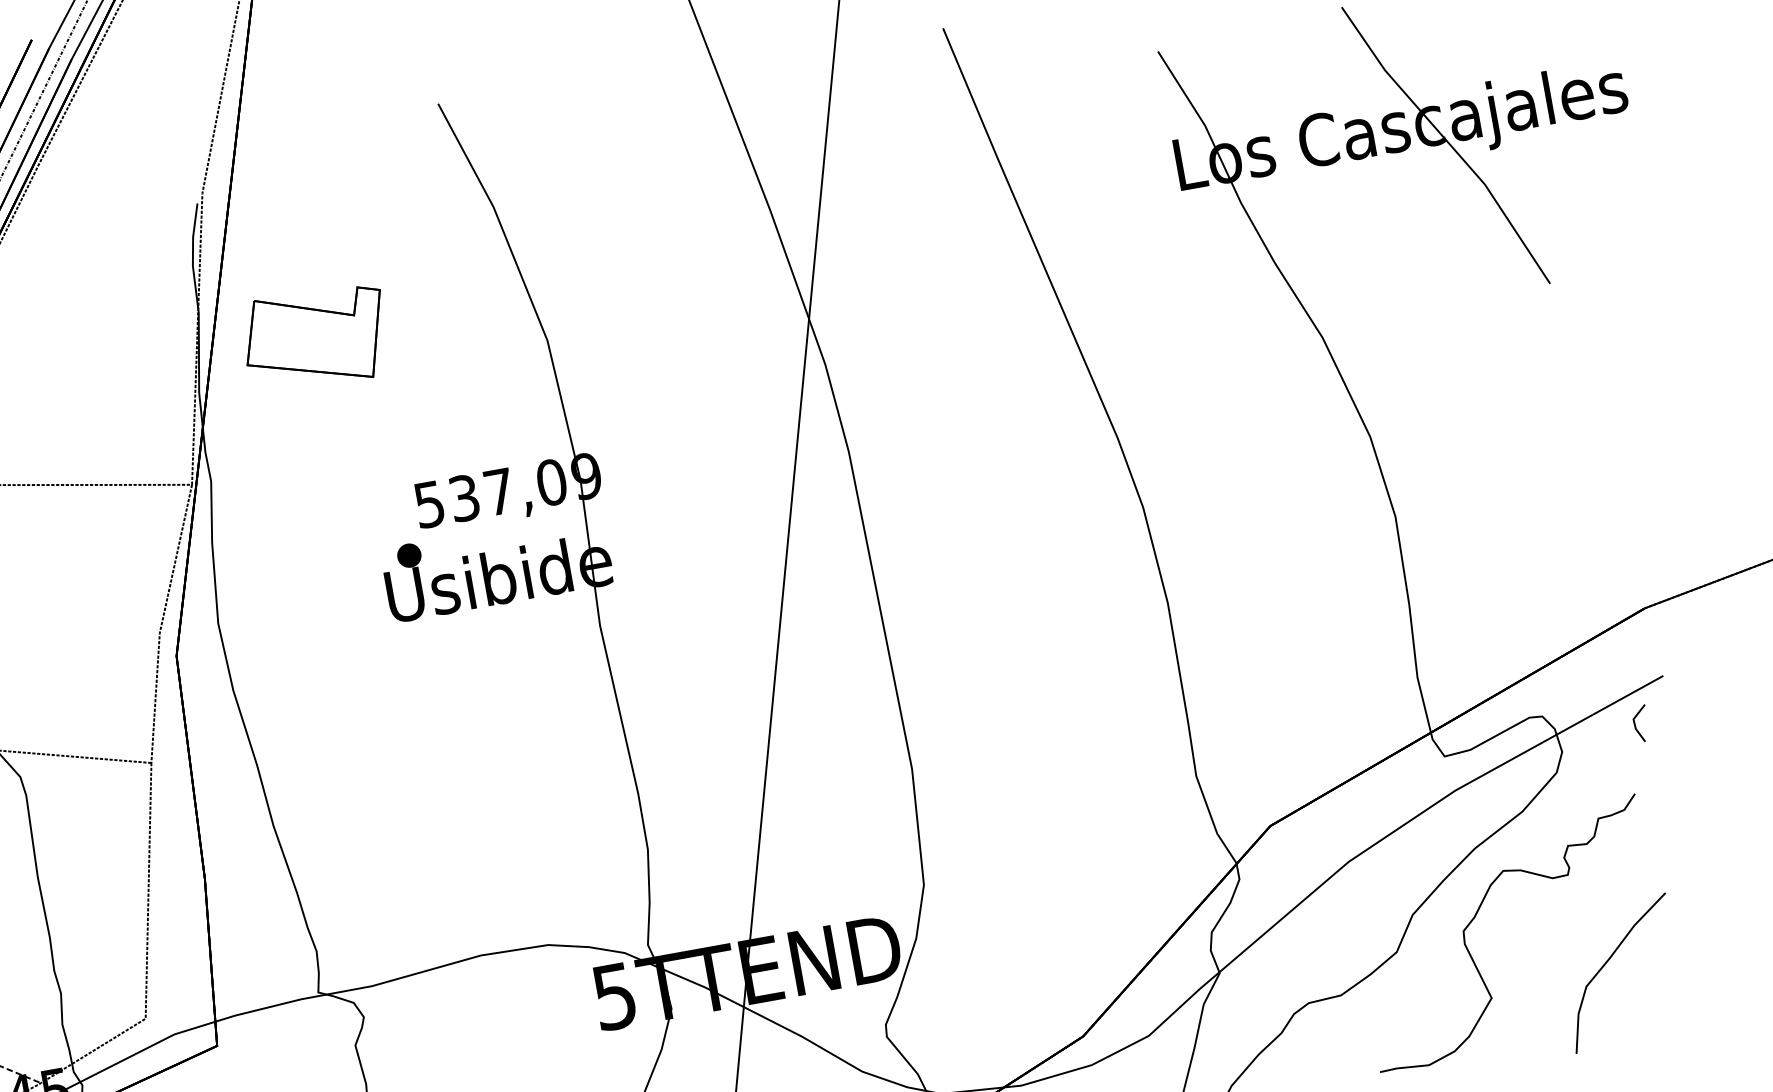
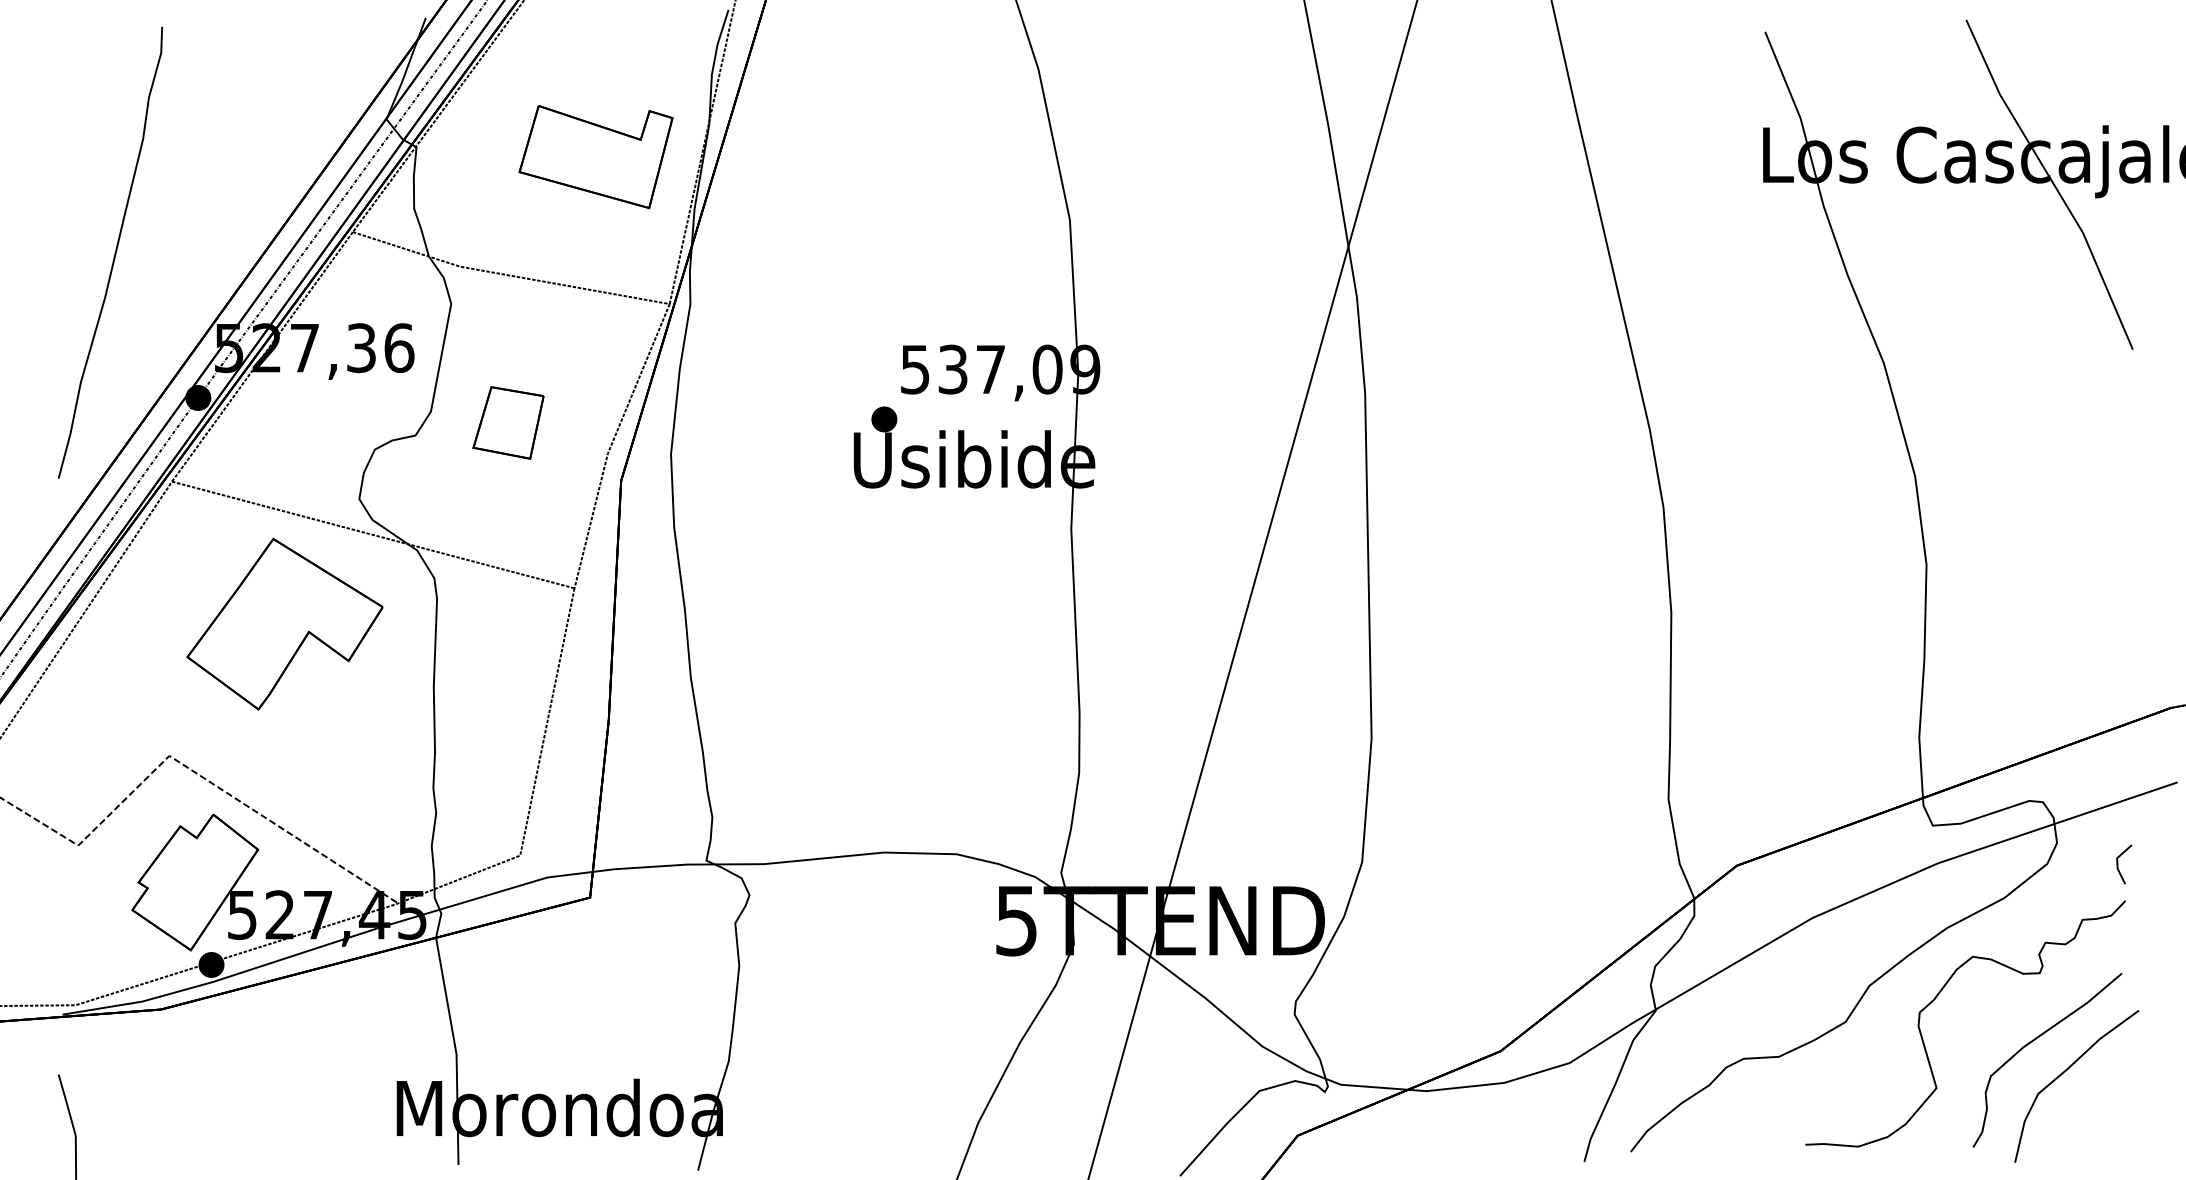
part: (315, 339) -> (595, 157), moved
part: (62, 620) -> (508, 422), added
line: (1635, 724) -> (2118, 864), moved
curve: (1575, 937) -> (2035, 1040), added

